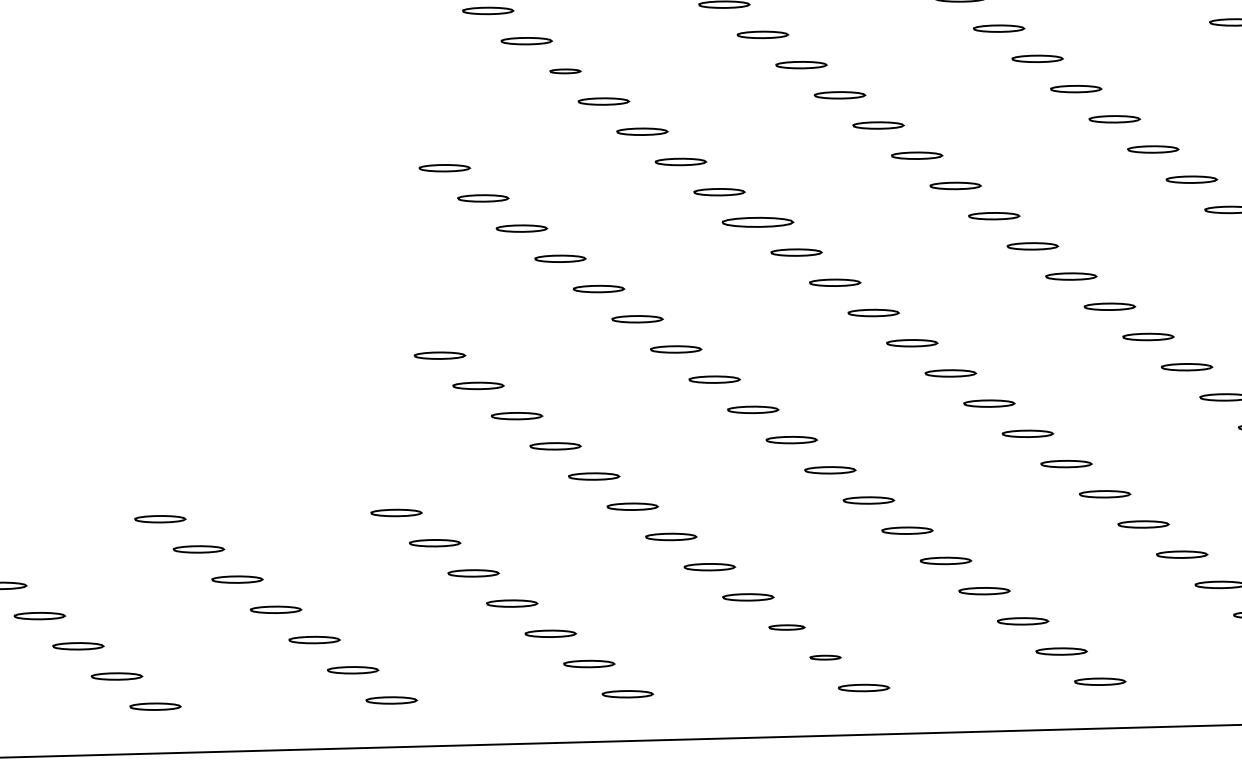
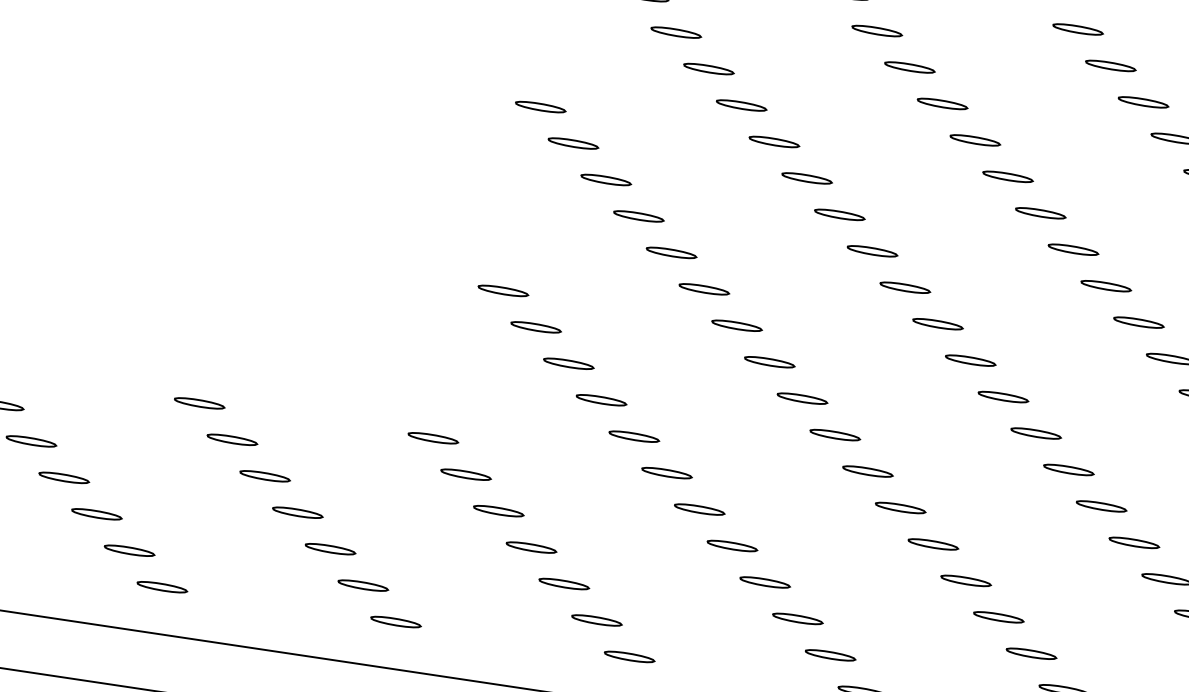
part: (565, 71) -> (676, 32), size x1.67
part: (757, 222) -> (839, 214), size x0.71
part: (786, 627) -> (797, 618), size x1.43
part: (825, 657) -> (830, 655), size x1.67

